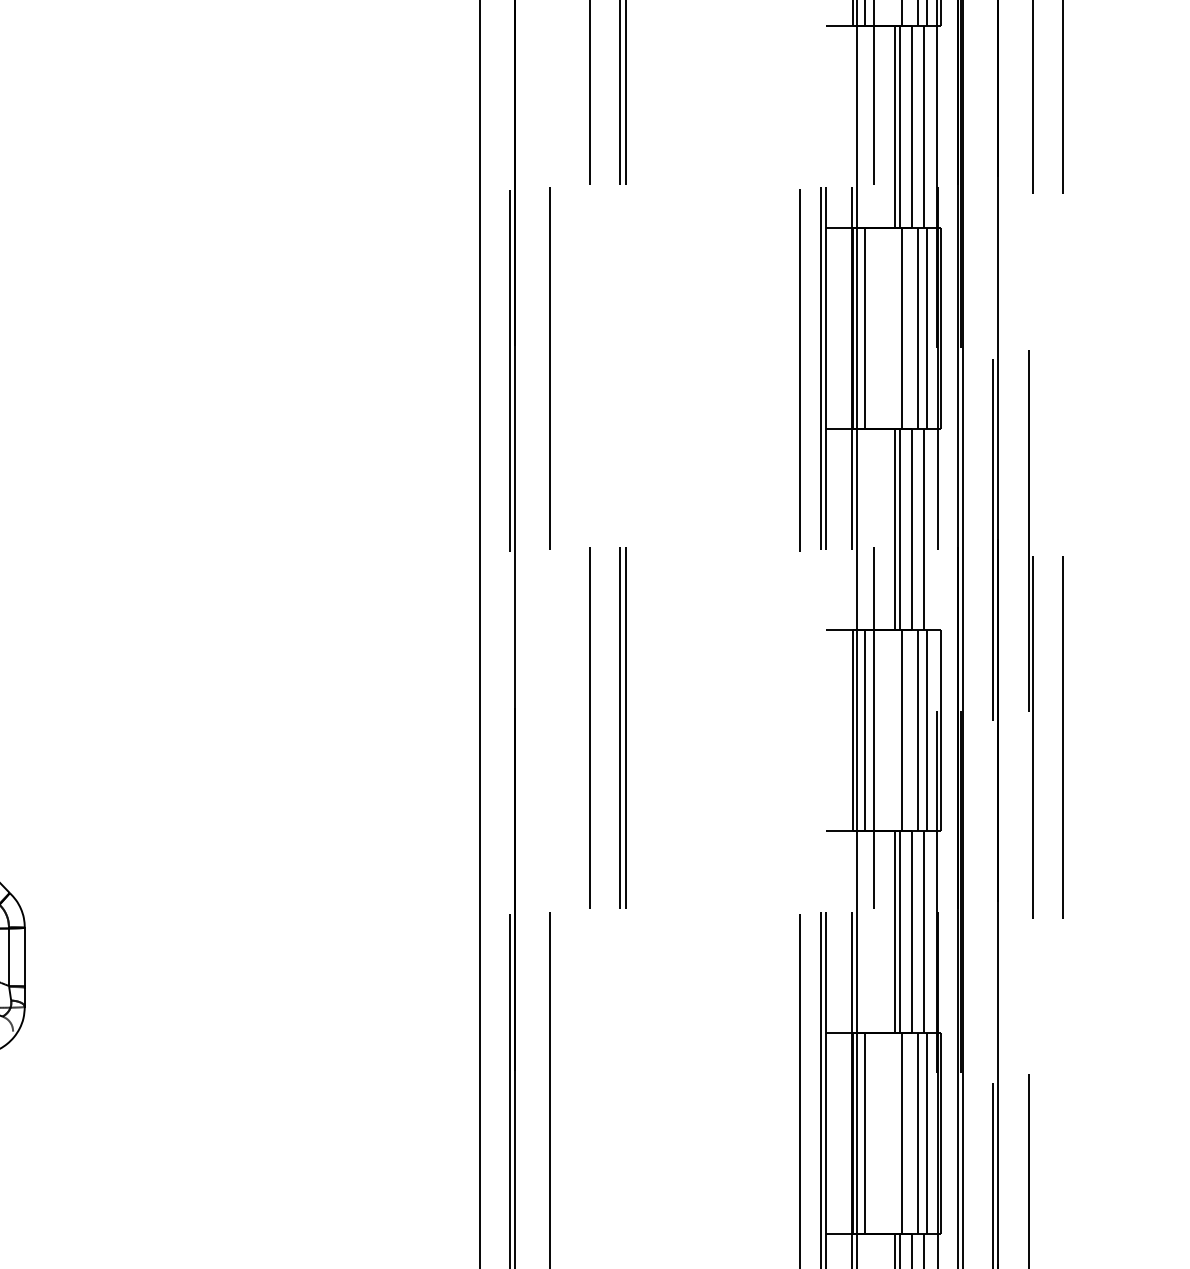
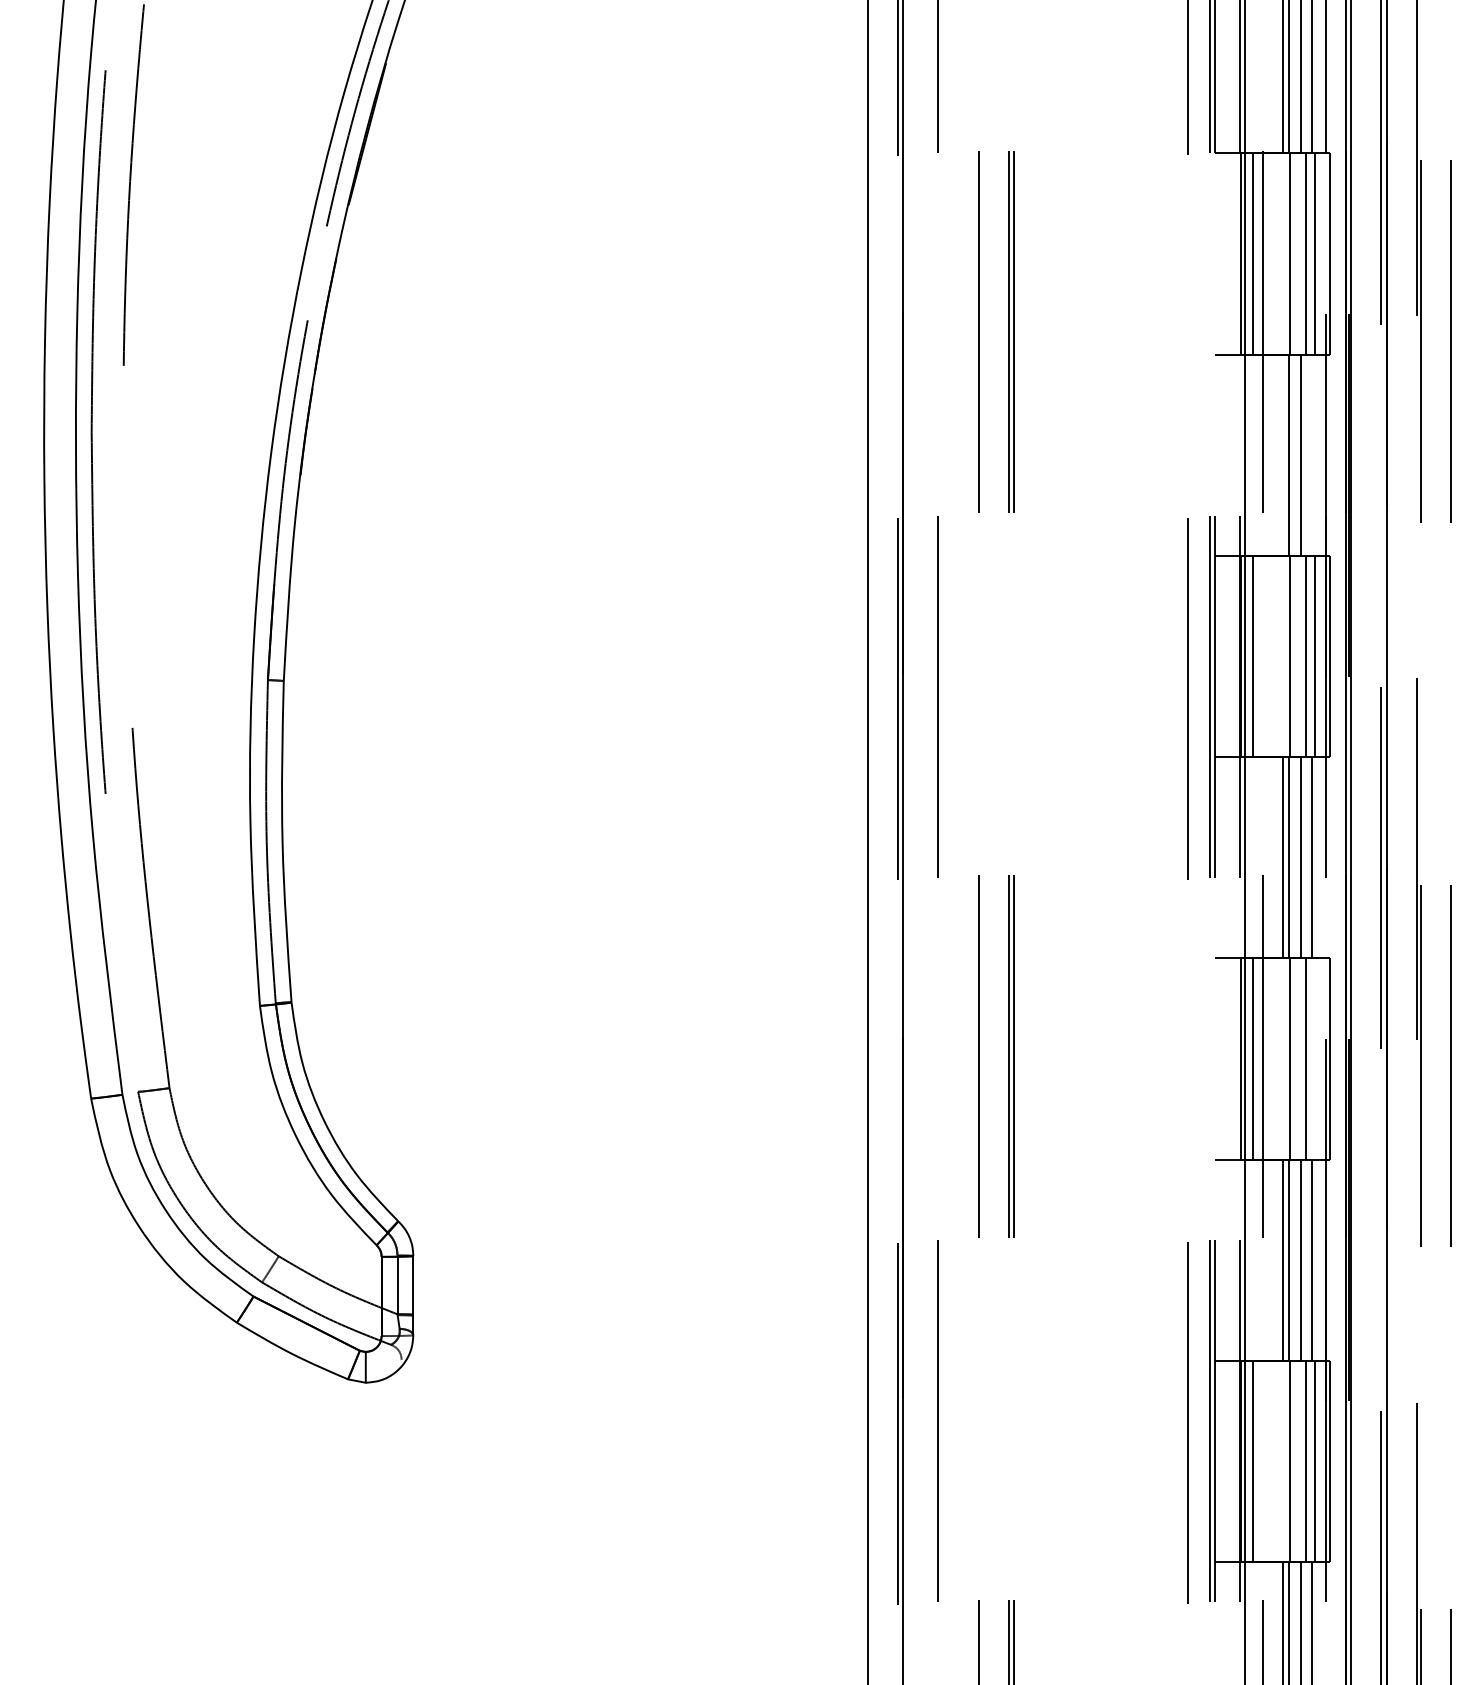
line: (894, 126) -> (1282, 454), removed
line: (924, 126) -> (1312, 454), removed
line: (927, 730) -> (1315, 1058), removed

